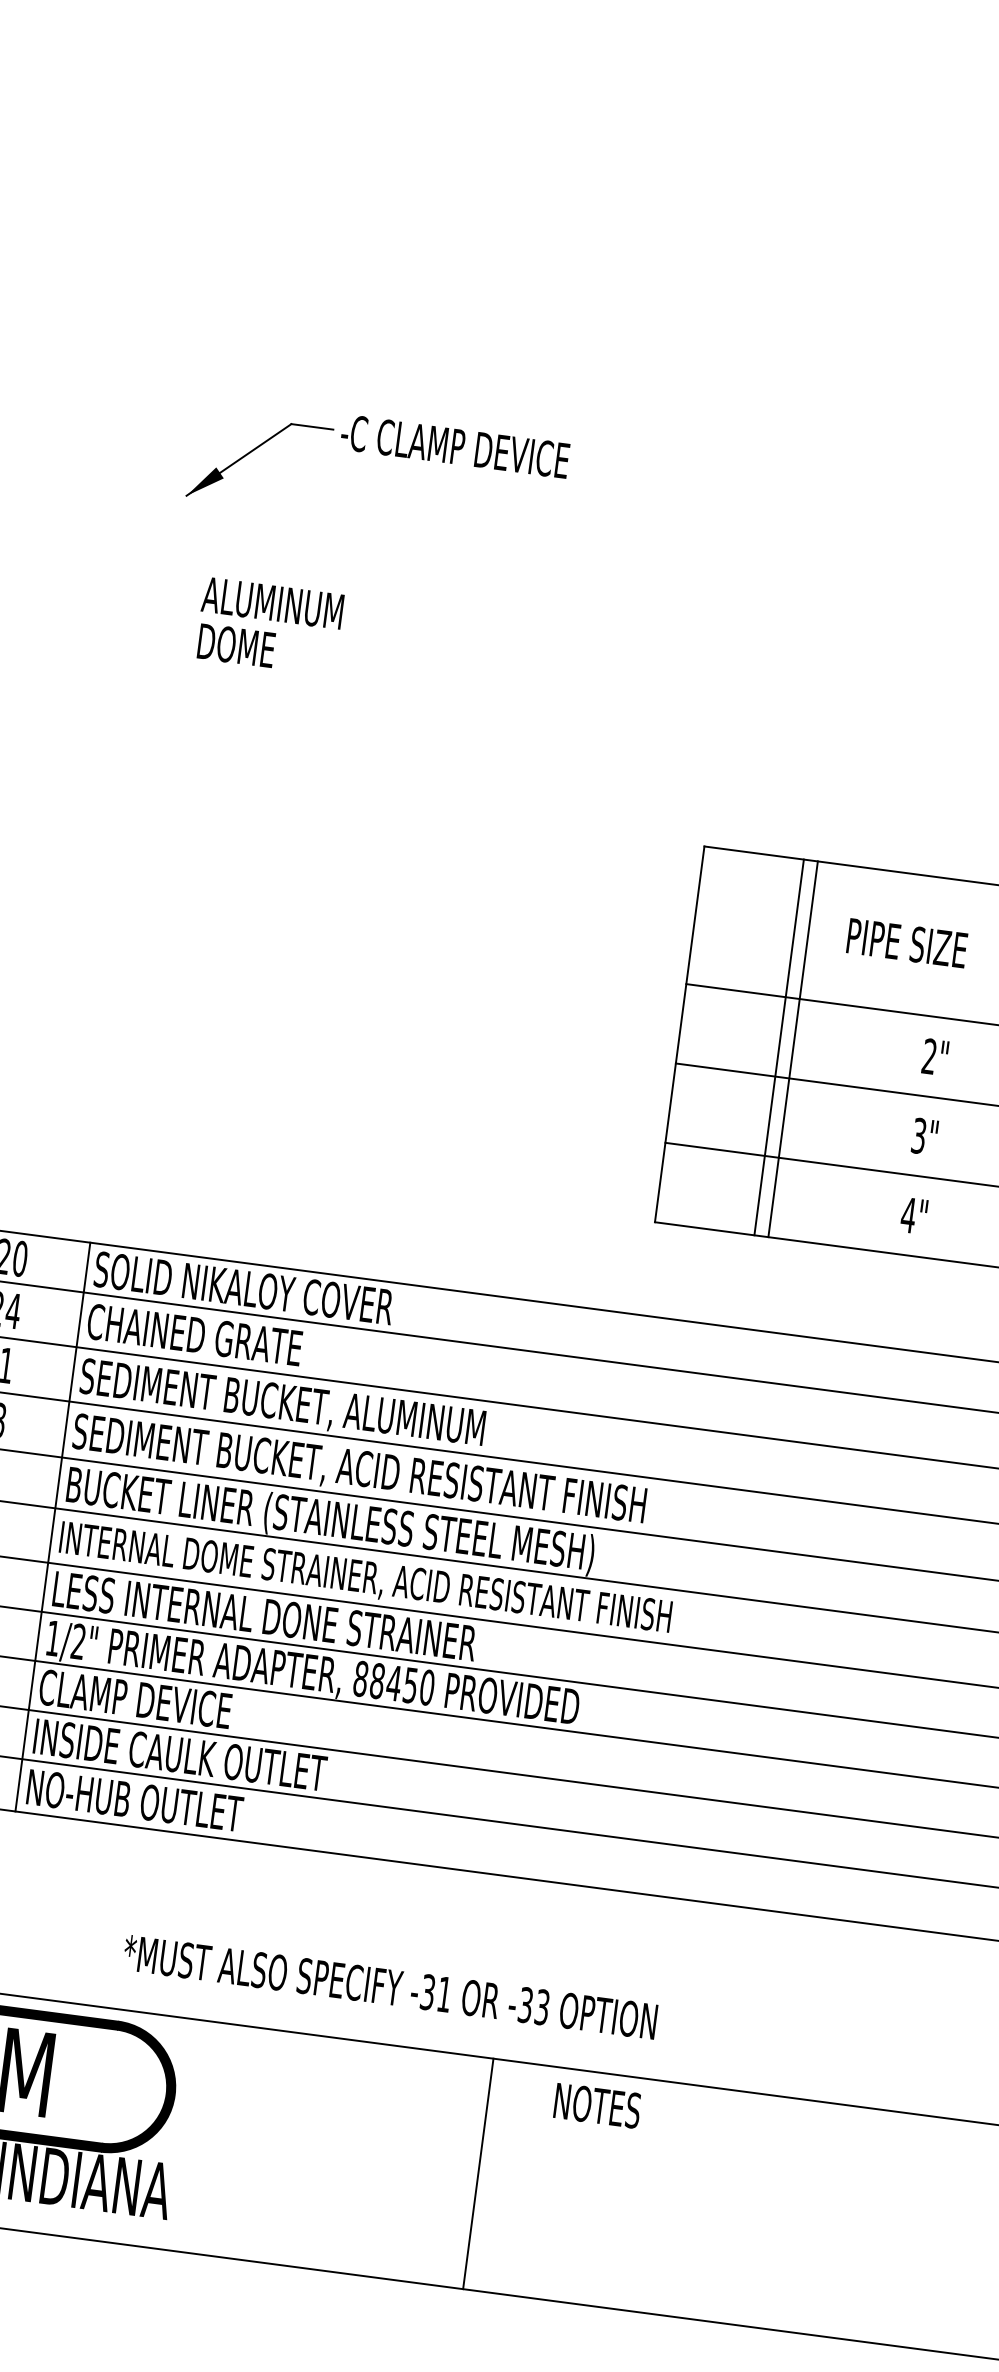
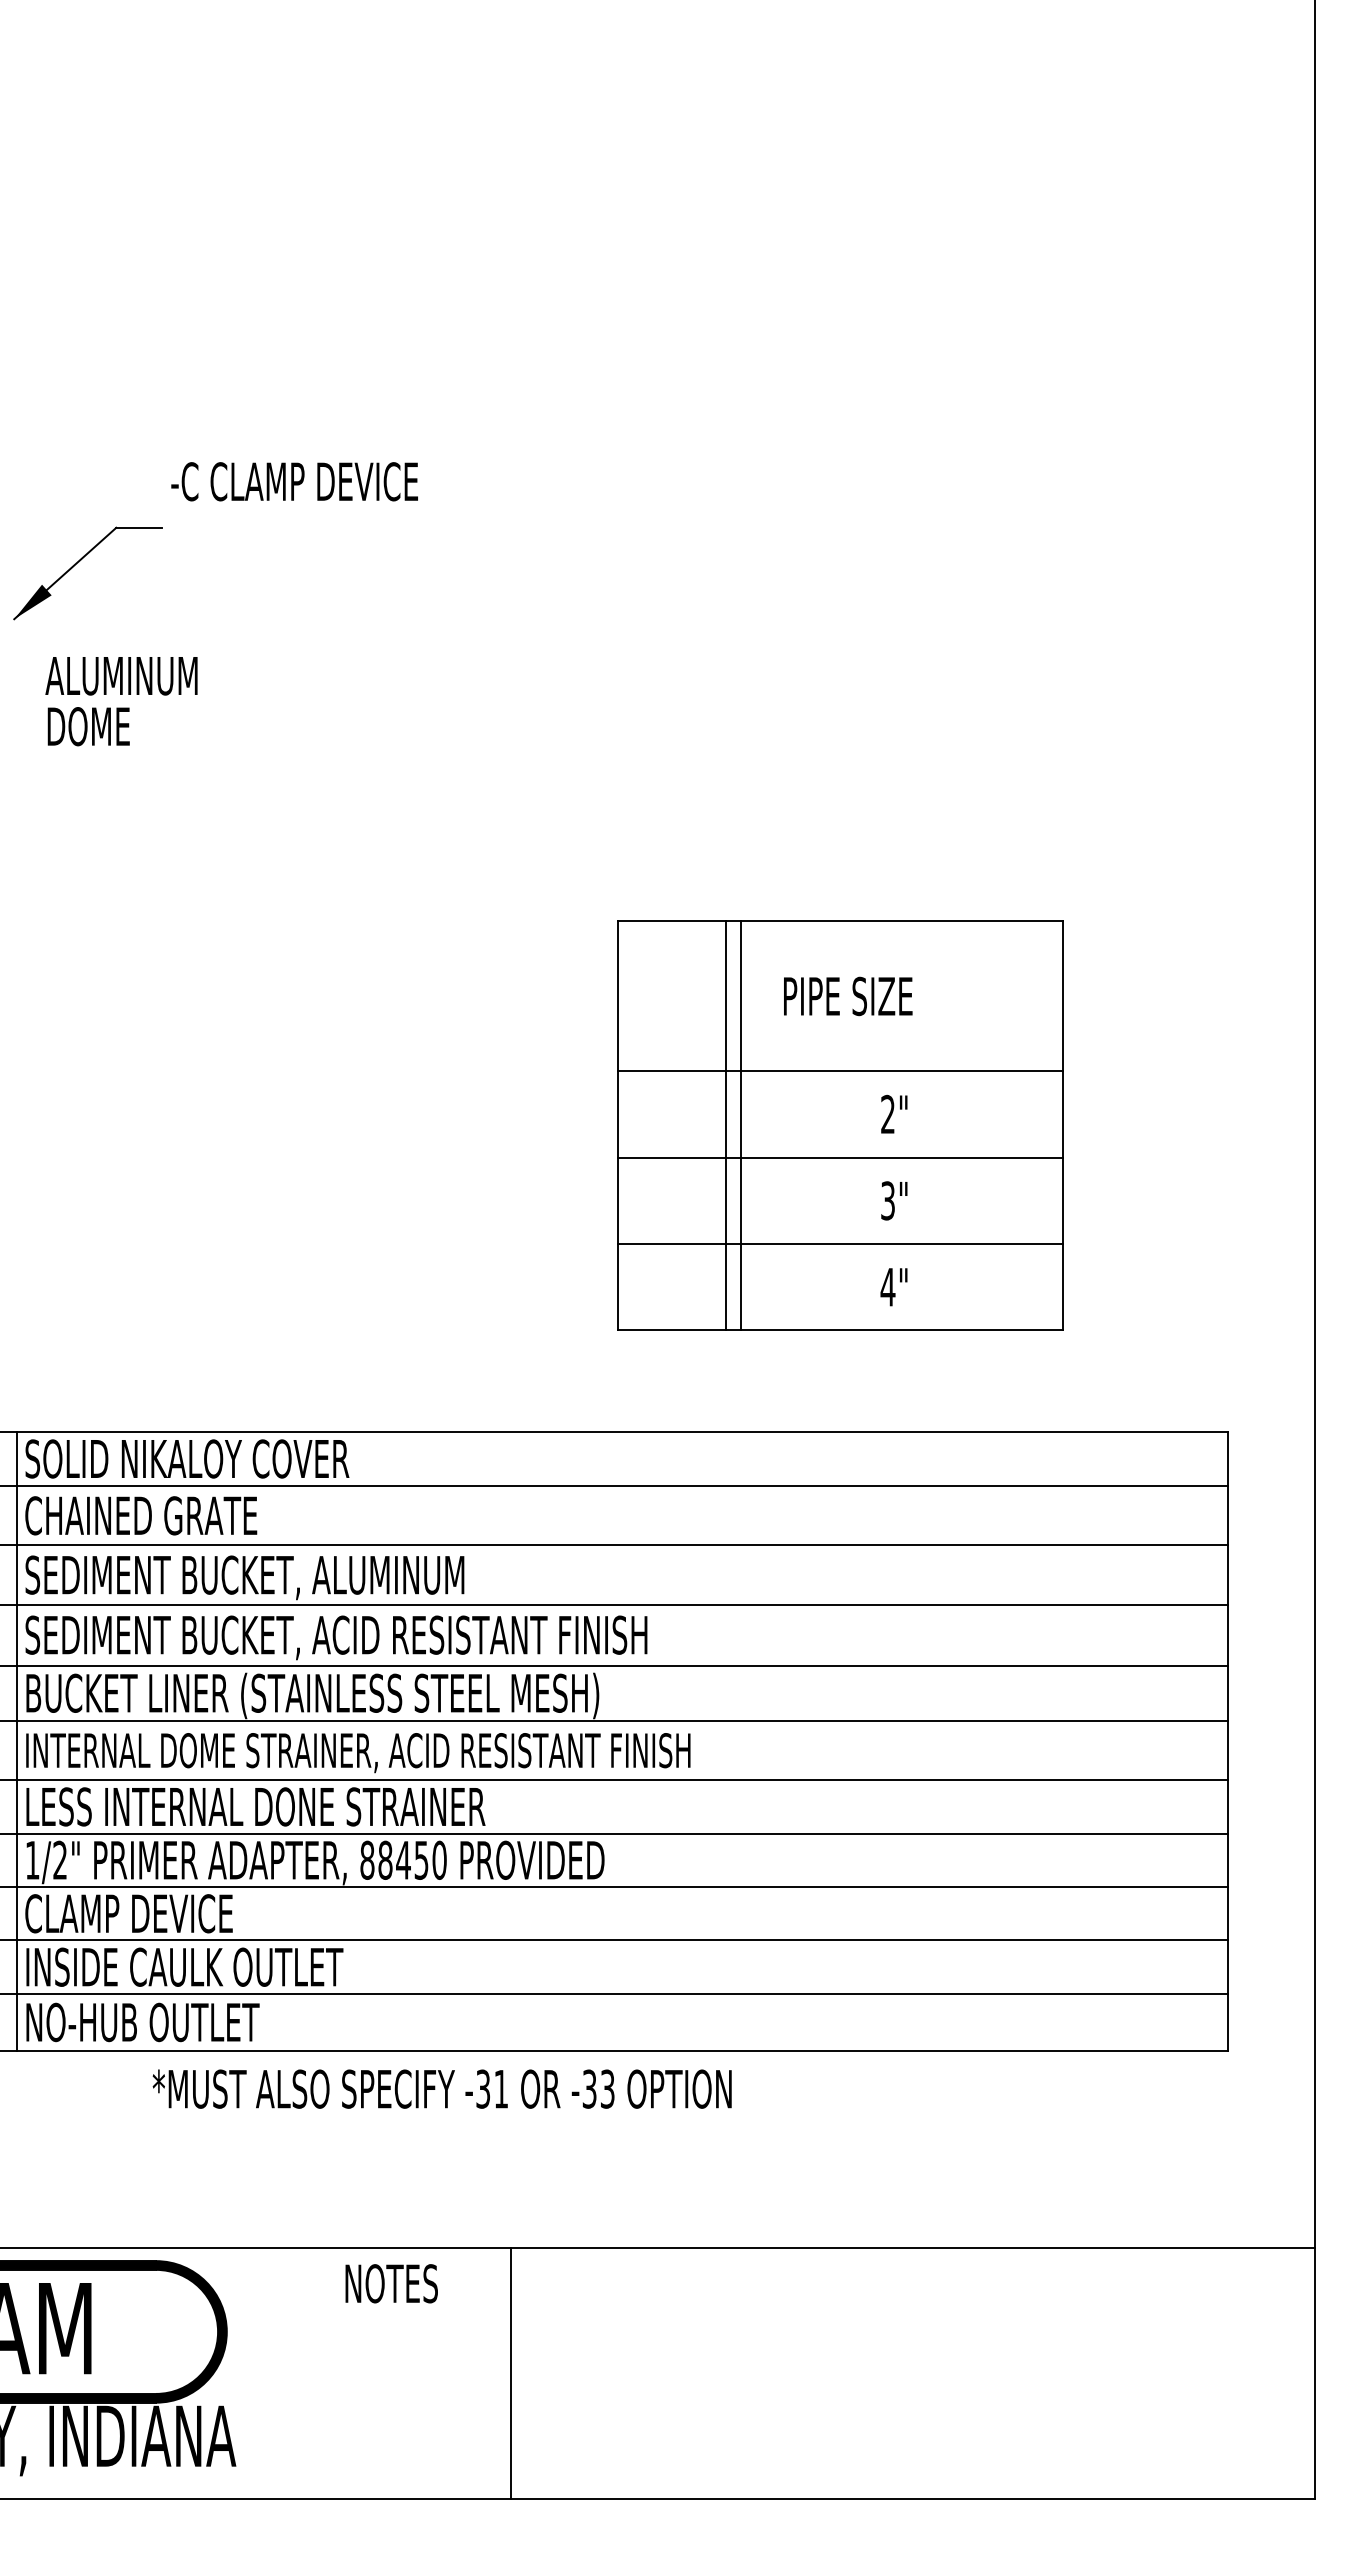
text: (455, 446) -> (294, 481), moved
text: (269, 626) -> (121, 701), moved
text: (389, 1986) -> (441, 2088), moved
text: (597, 2105) -> (391, 2283), moved
line: (478, 2173) -> (510, 2372), moved

